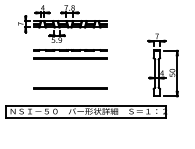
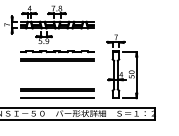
part: (162, 65) -> (121, 66), moved
line: (69, 96) -> (56, 98), added

